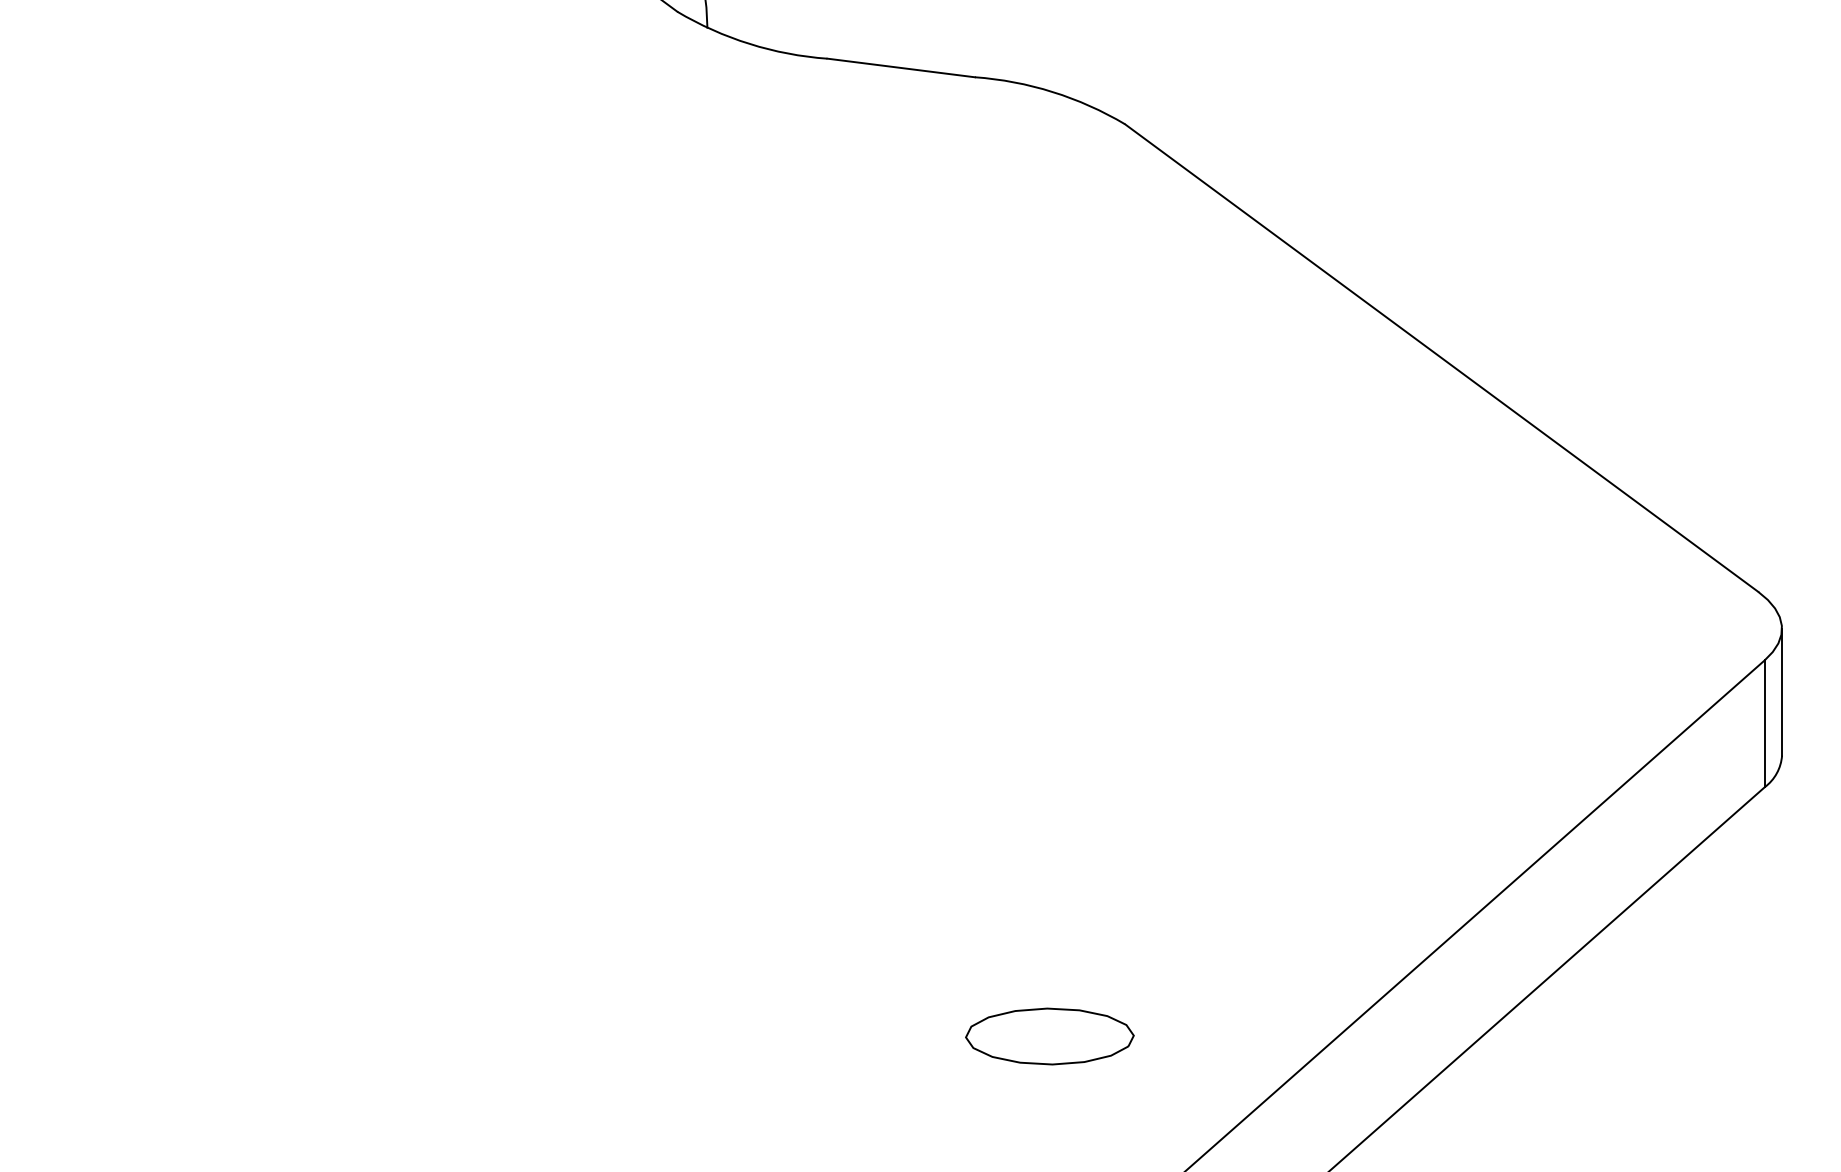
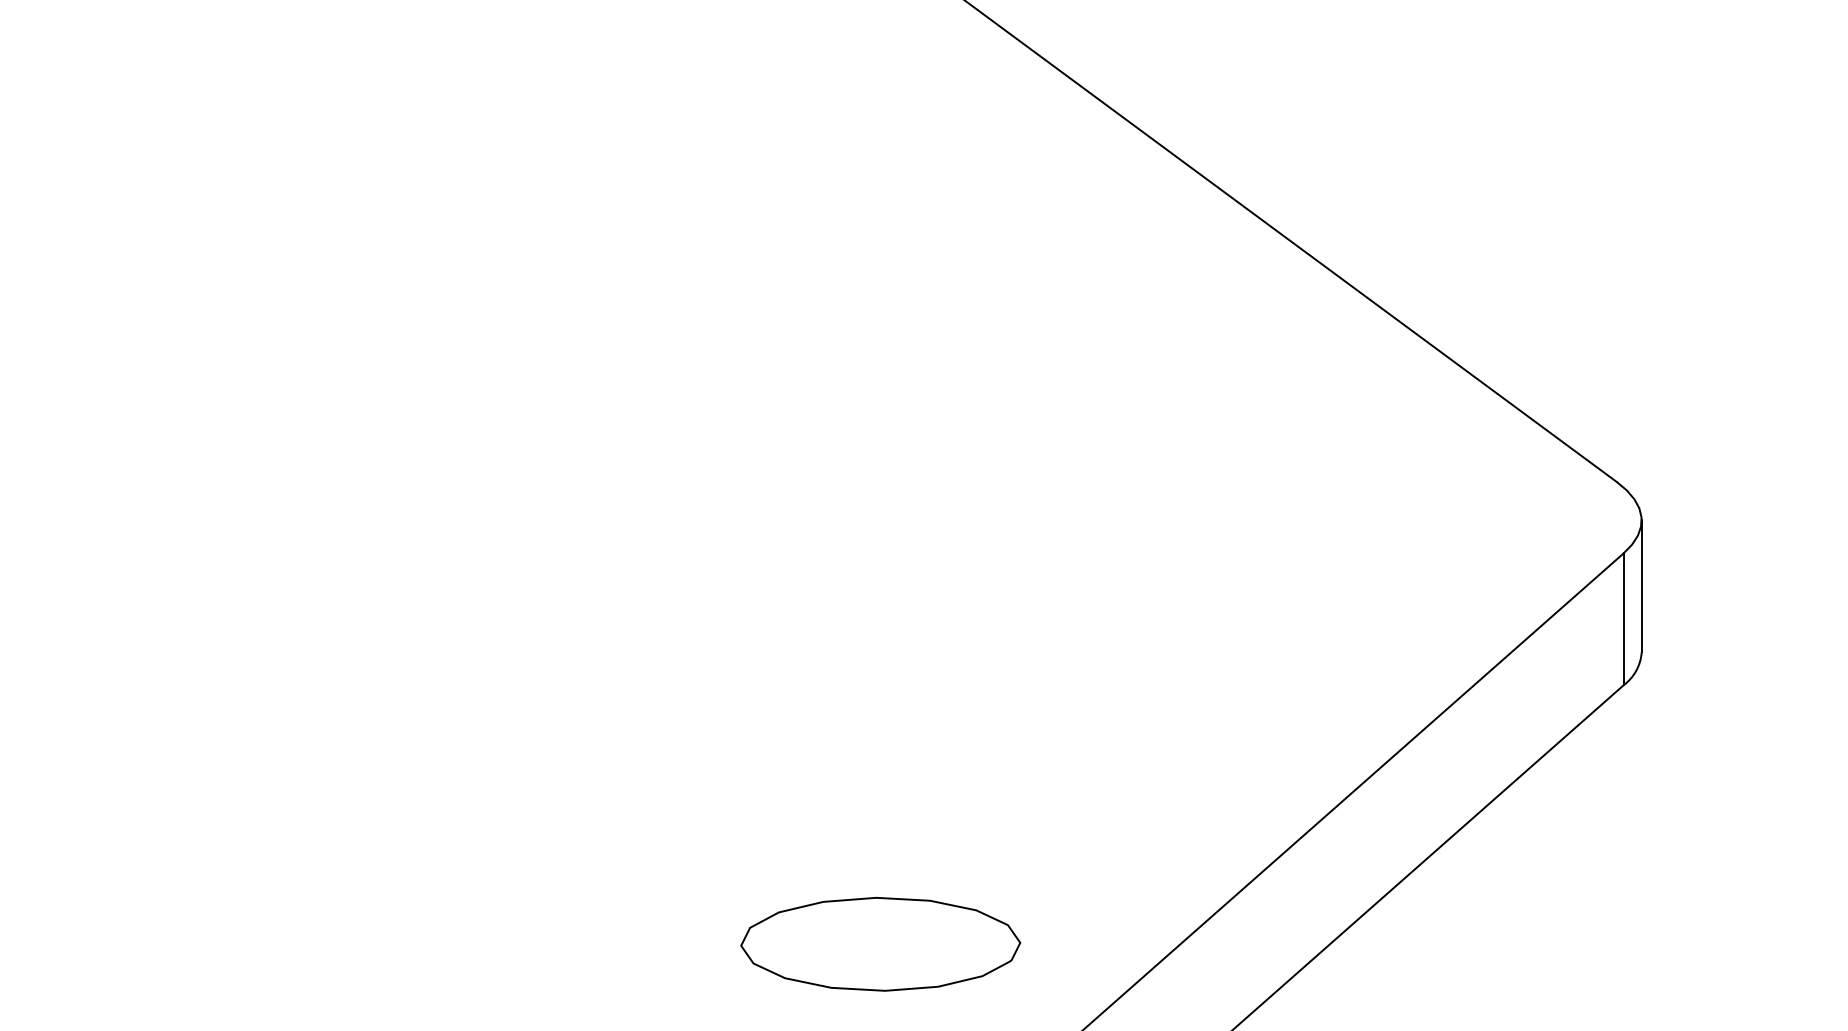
part: (1049, 1036) -> (880, 944), size x1.6

